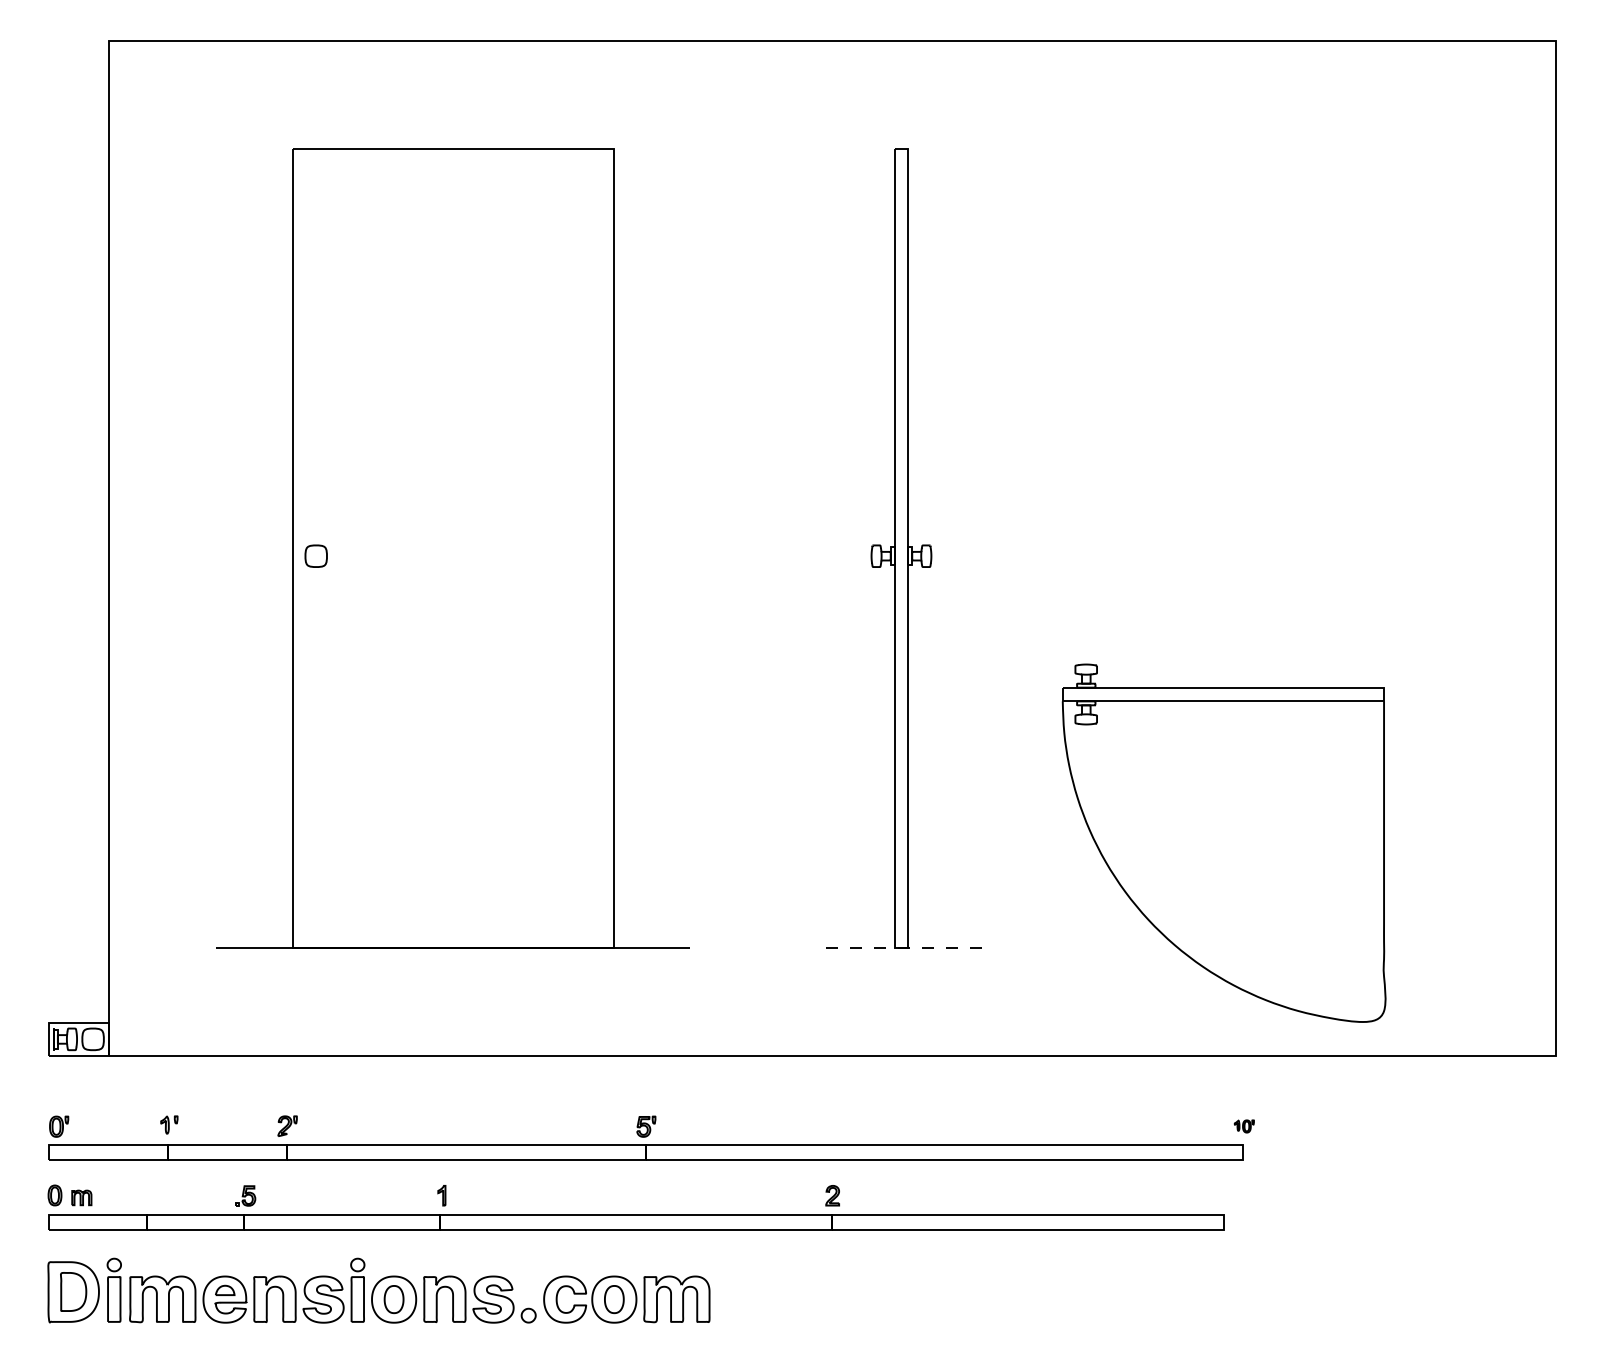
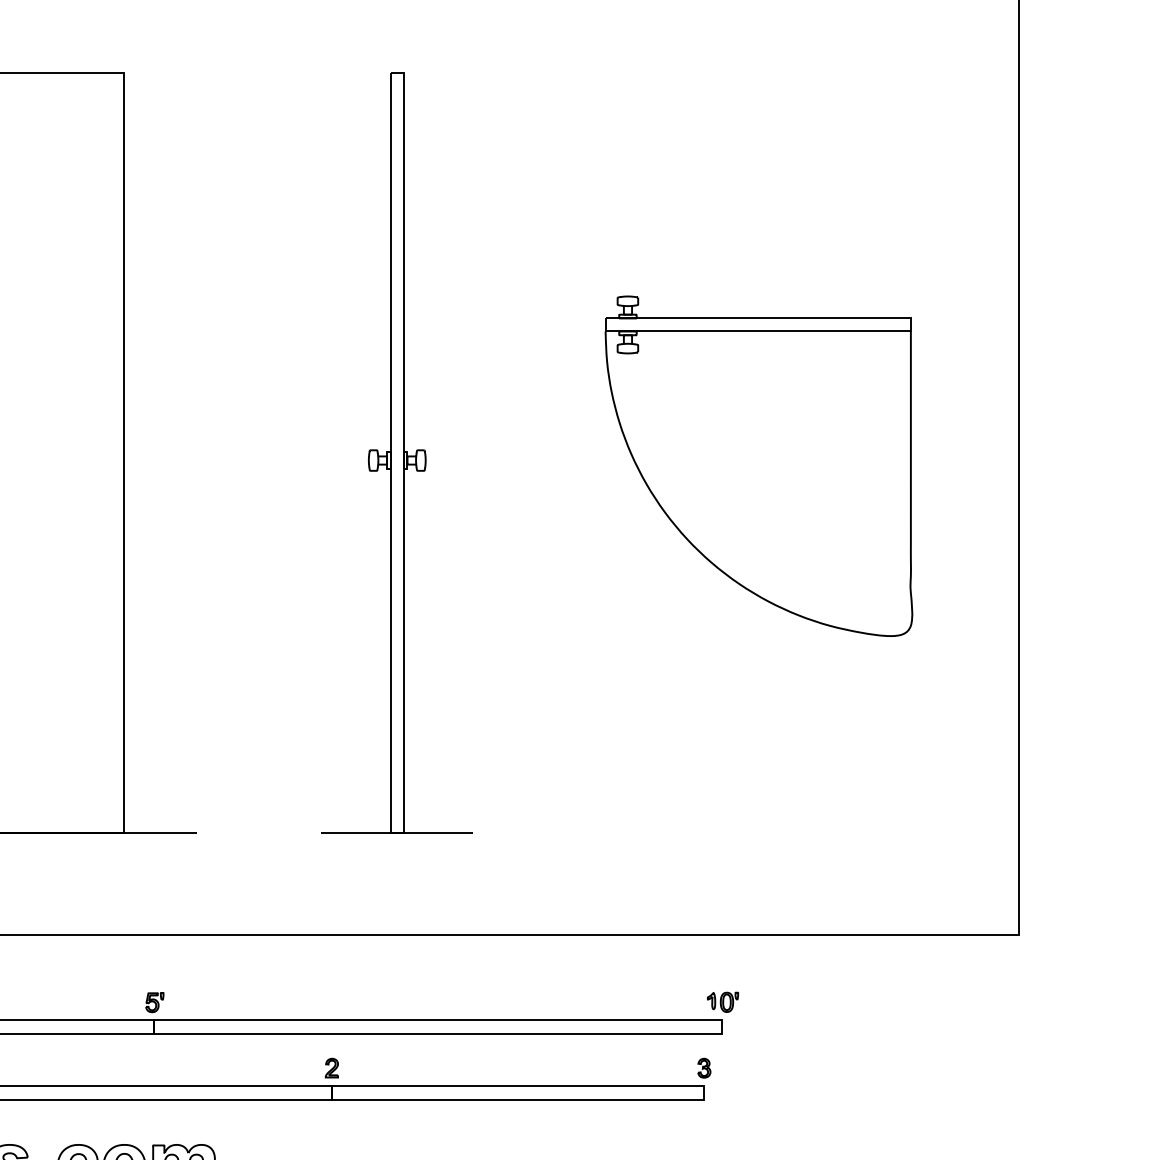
part: (1223, 842) -> (758, 465), moved
line: (900, 948) -> (396, 833), dashed -> solid
part: (1244, 1126) -> (723, 1002), size x1.67
part: (1224, 1195) -> (704, 1067), added

